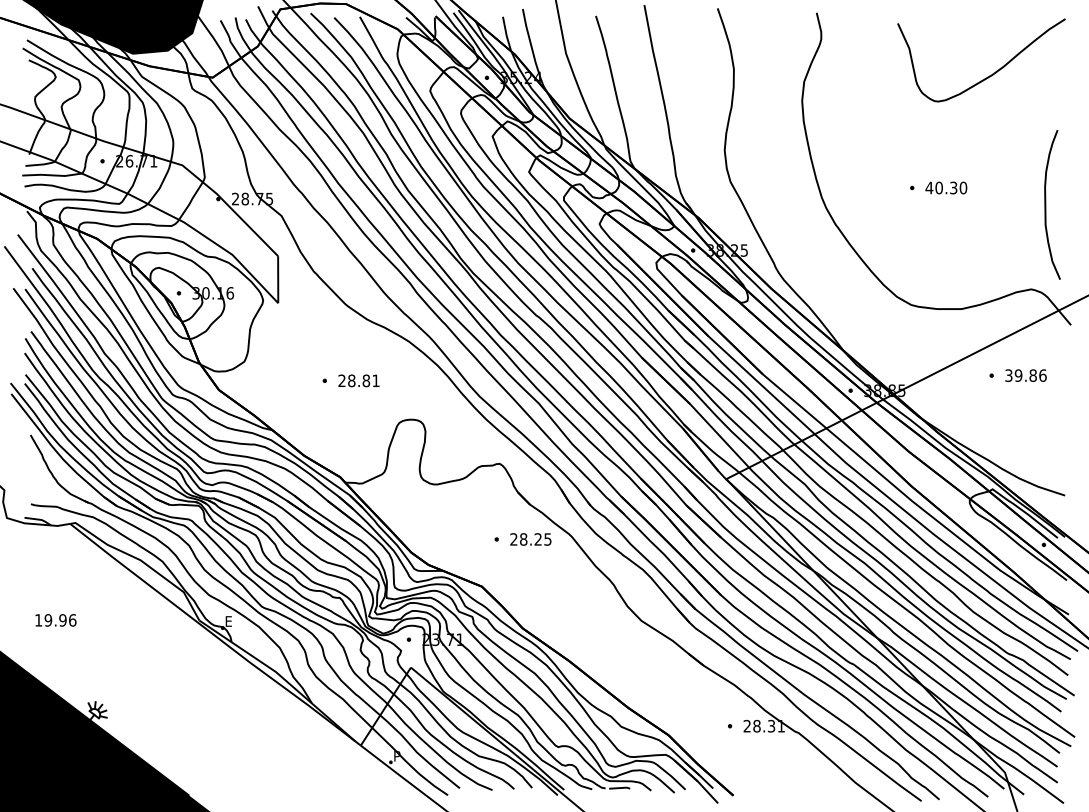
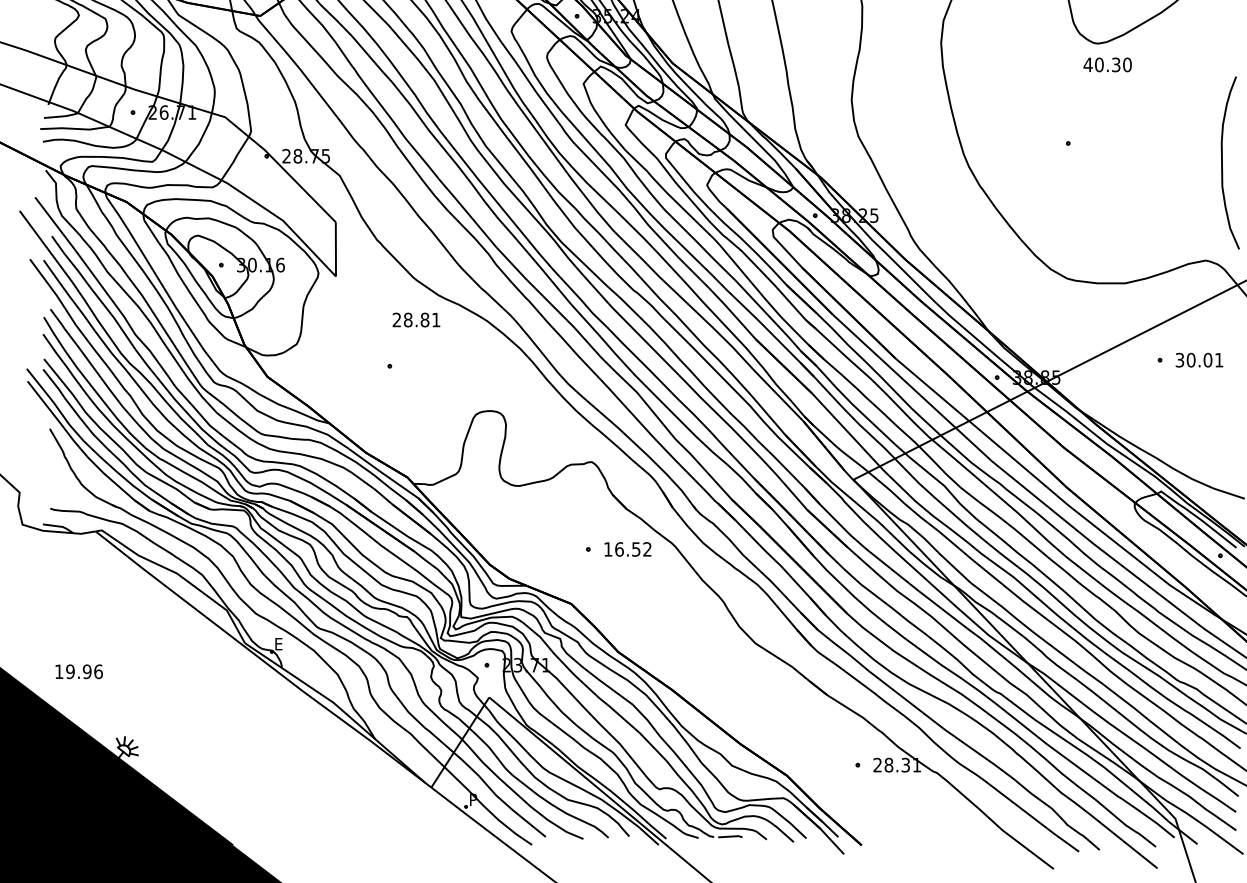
text: (946, 187) -> (1107, 64), moved
text: (1030, 375) -> (1204, 360), 39.86 -> 30.01
text: (358, 380) -> (415, 319), moved
text: (530, 539) -> (627, 549), 28.25 -> 16.52
text: (55, 620) -> (78, 671), moved

